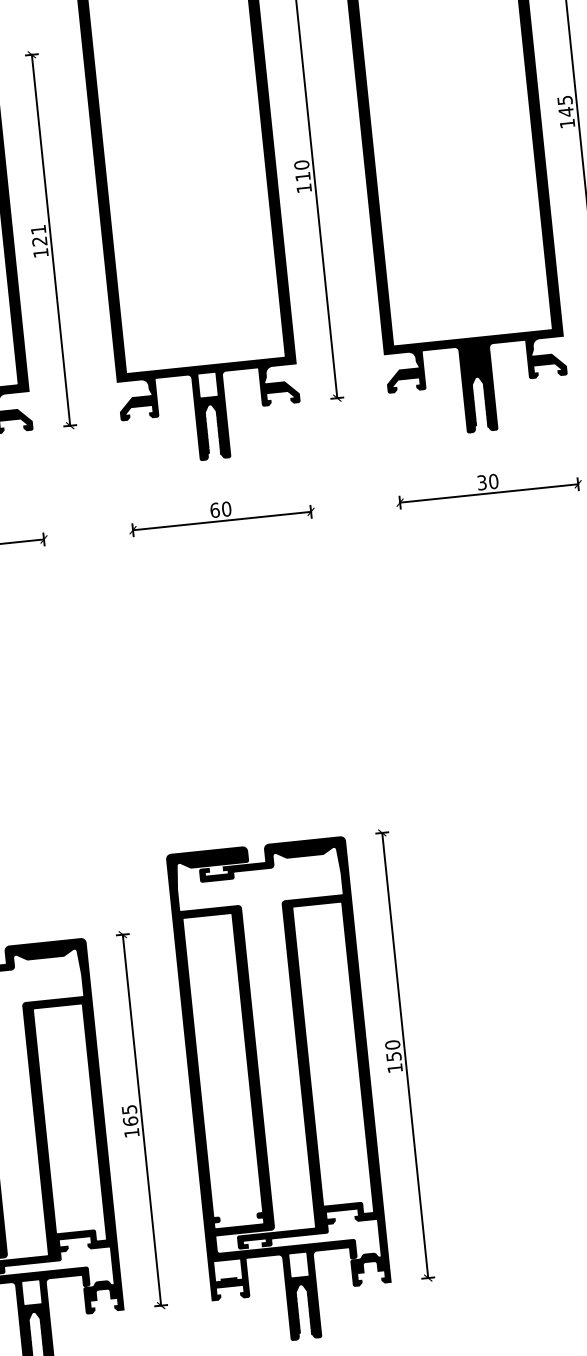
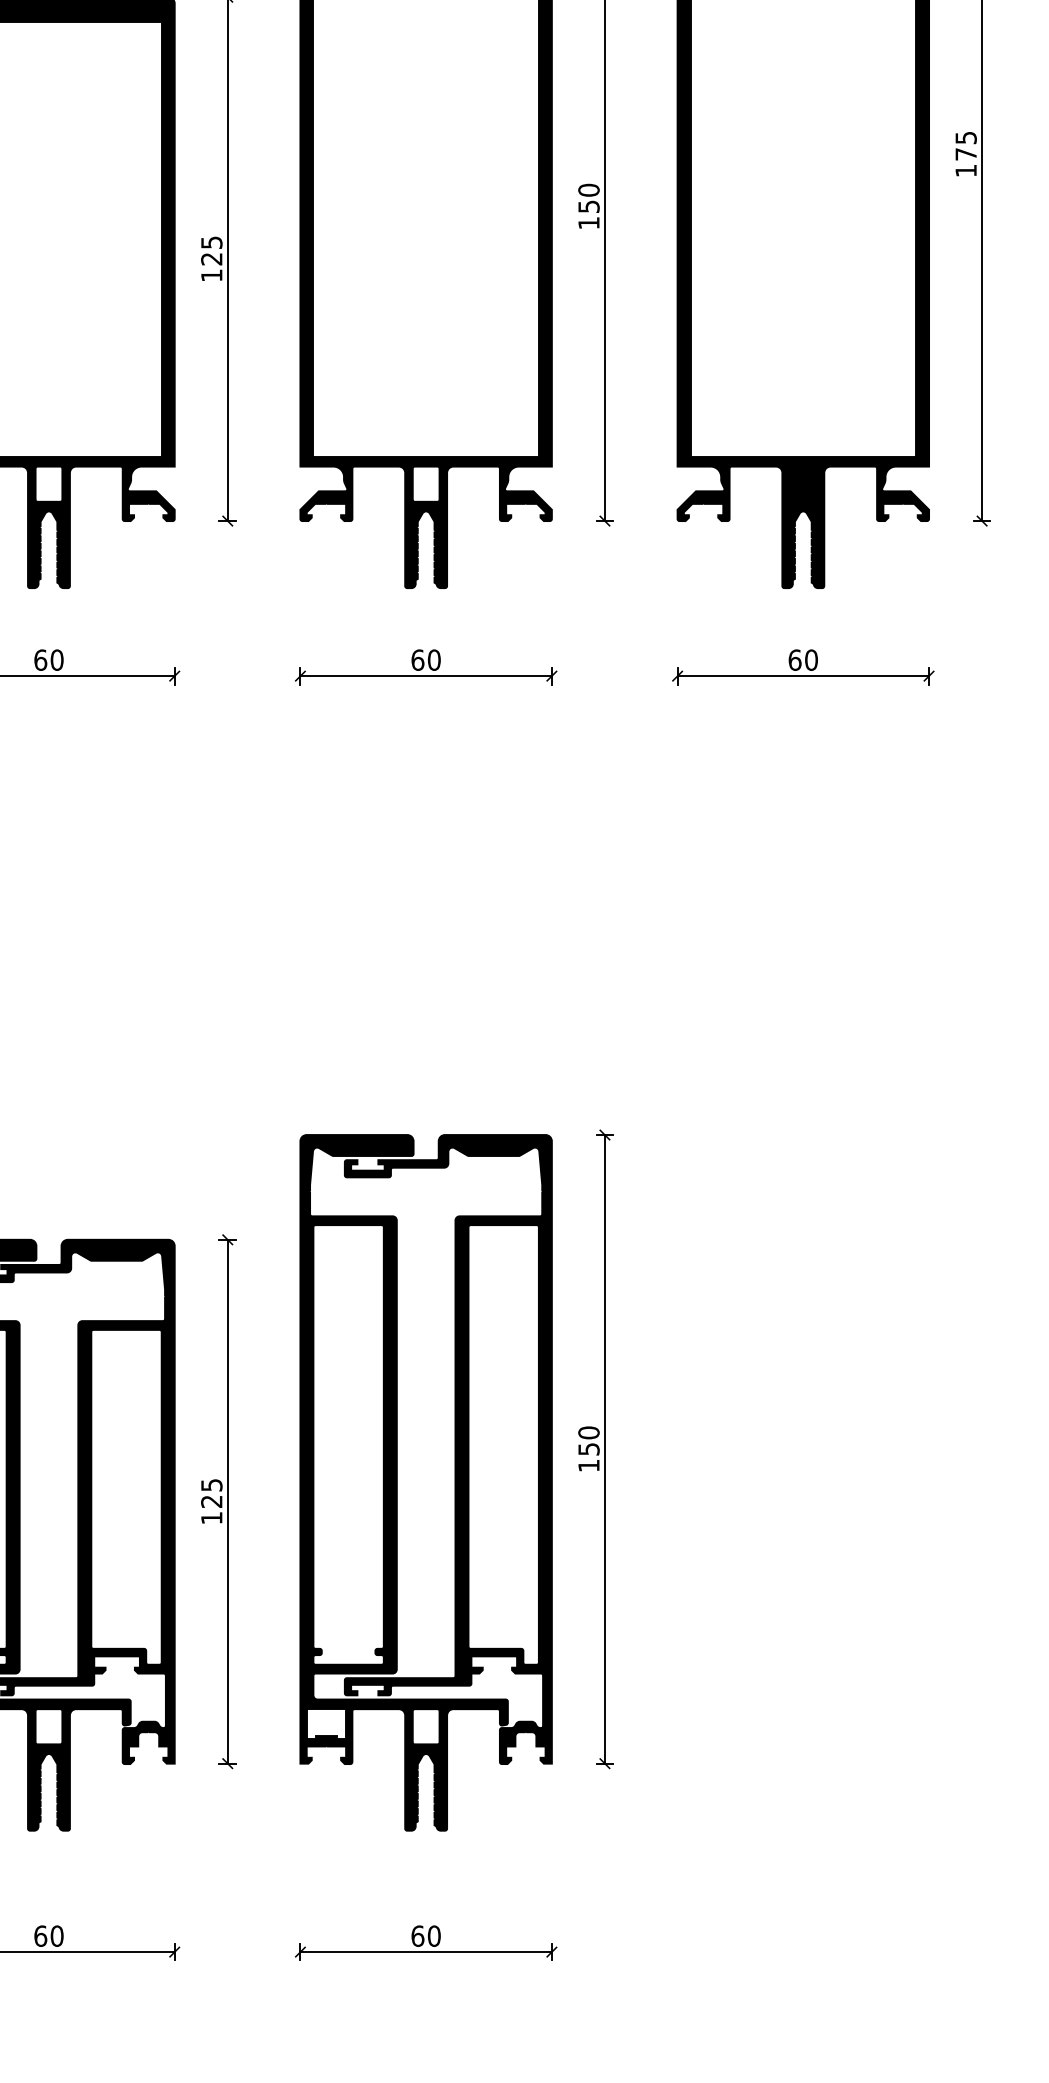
text: (565, 112) -> (965, 154), 145 -> 175
text: (302, 176) -> (588, 206), 110 -> 150
text: (38, 229) -> (211, 242), 121 -> 125
text: (481, 482) -> (794, 659), 30 -> 60
text: (130, 1121) -> (211, 1501), 165 -> 125

